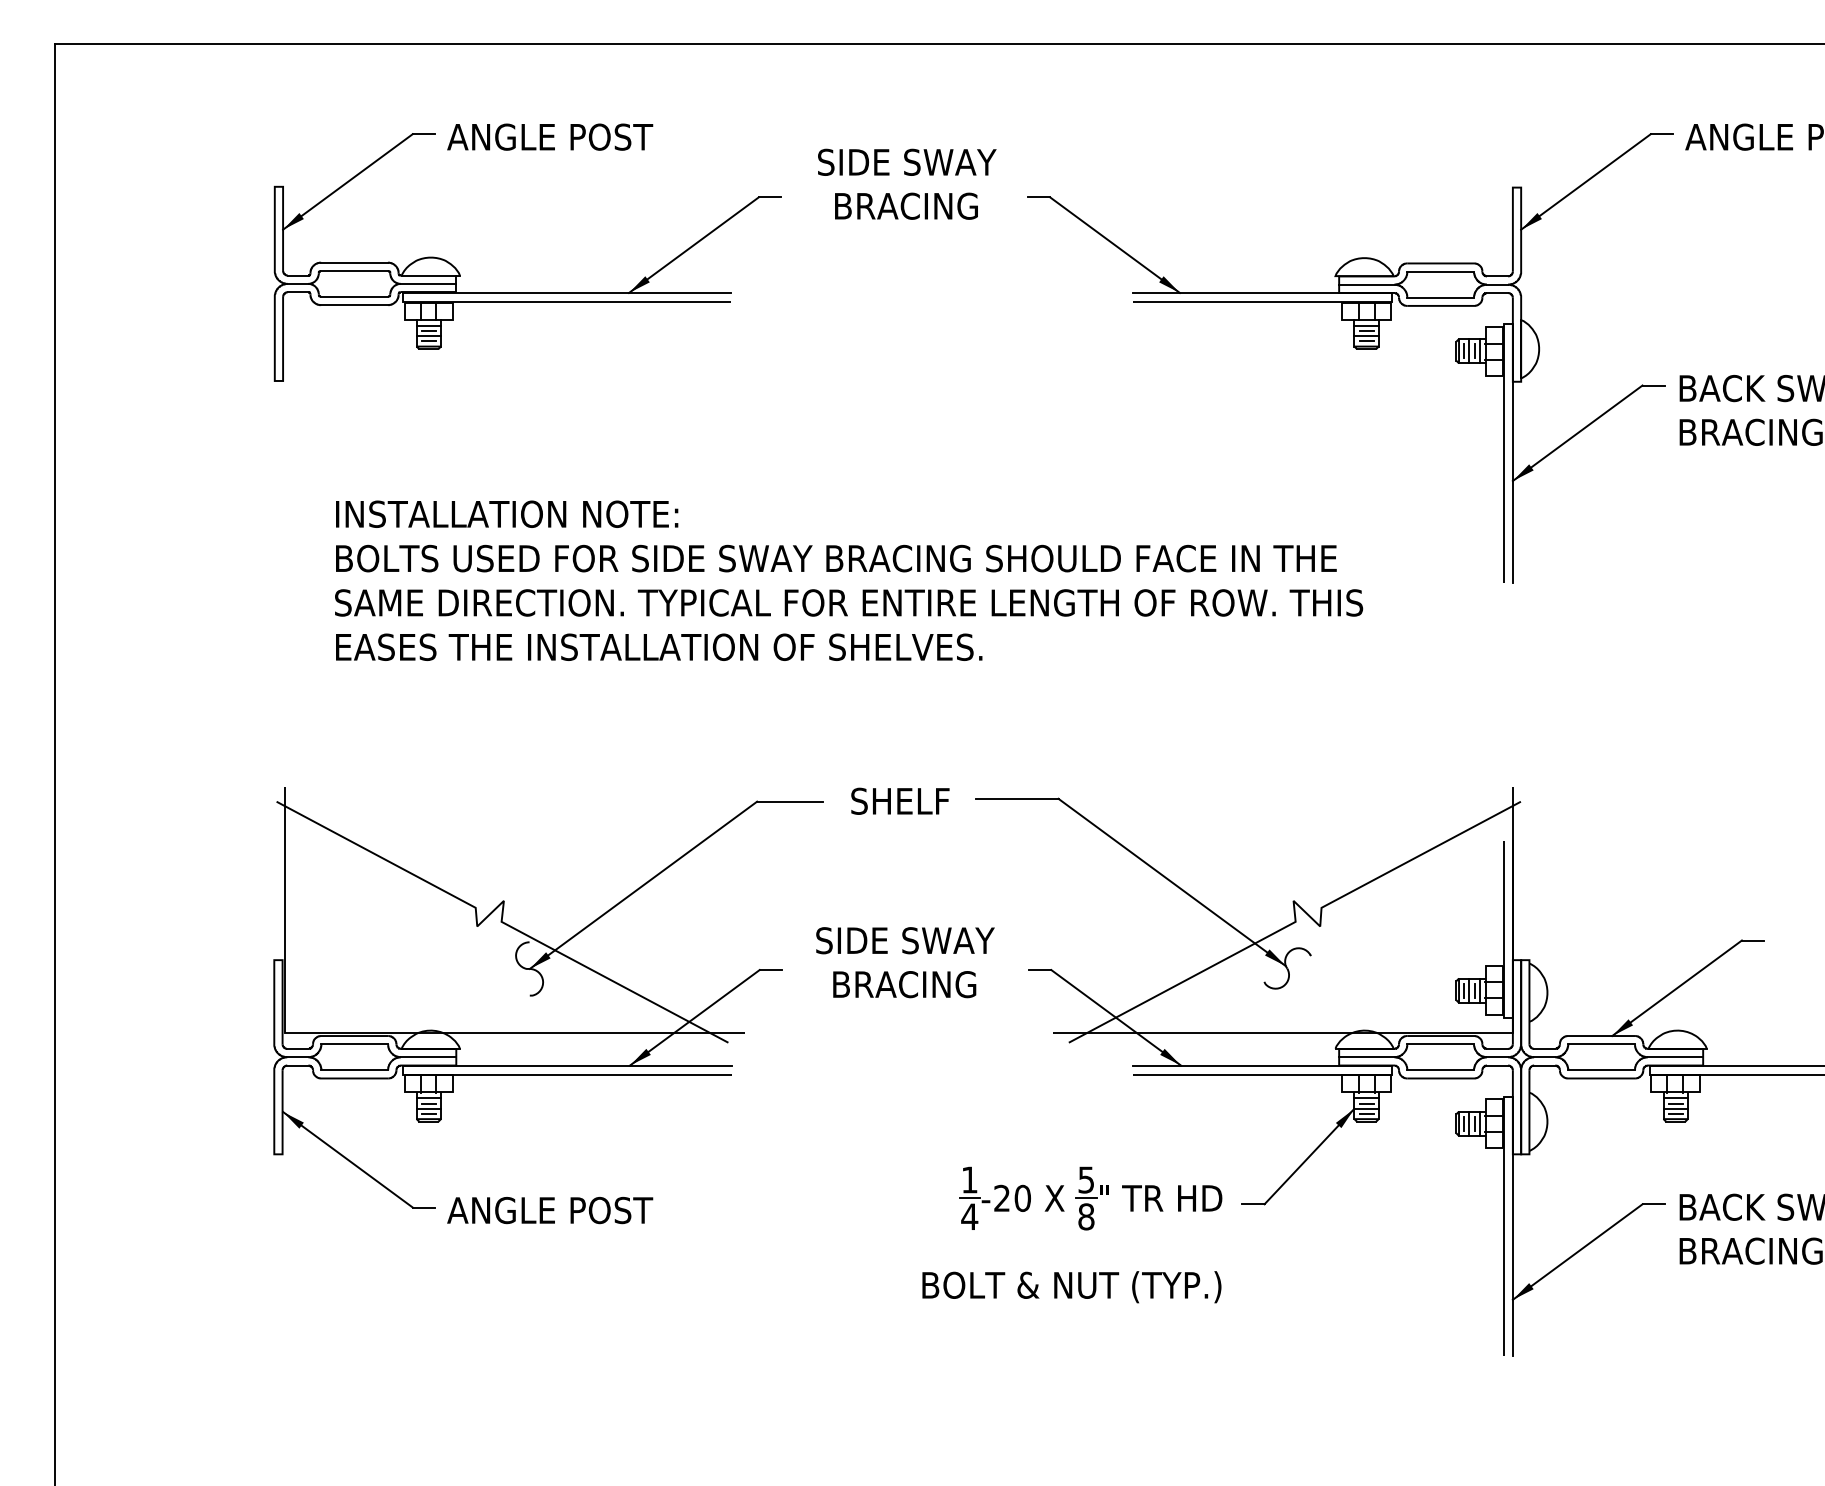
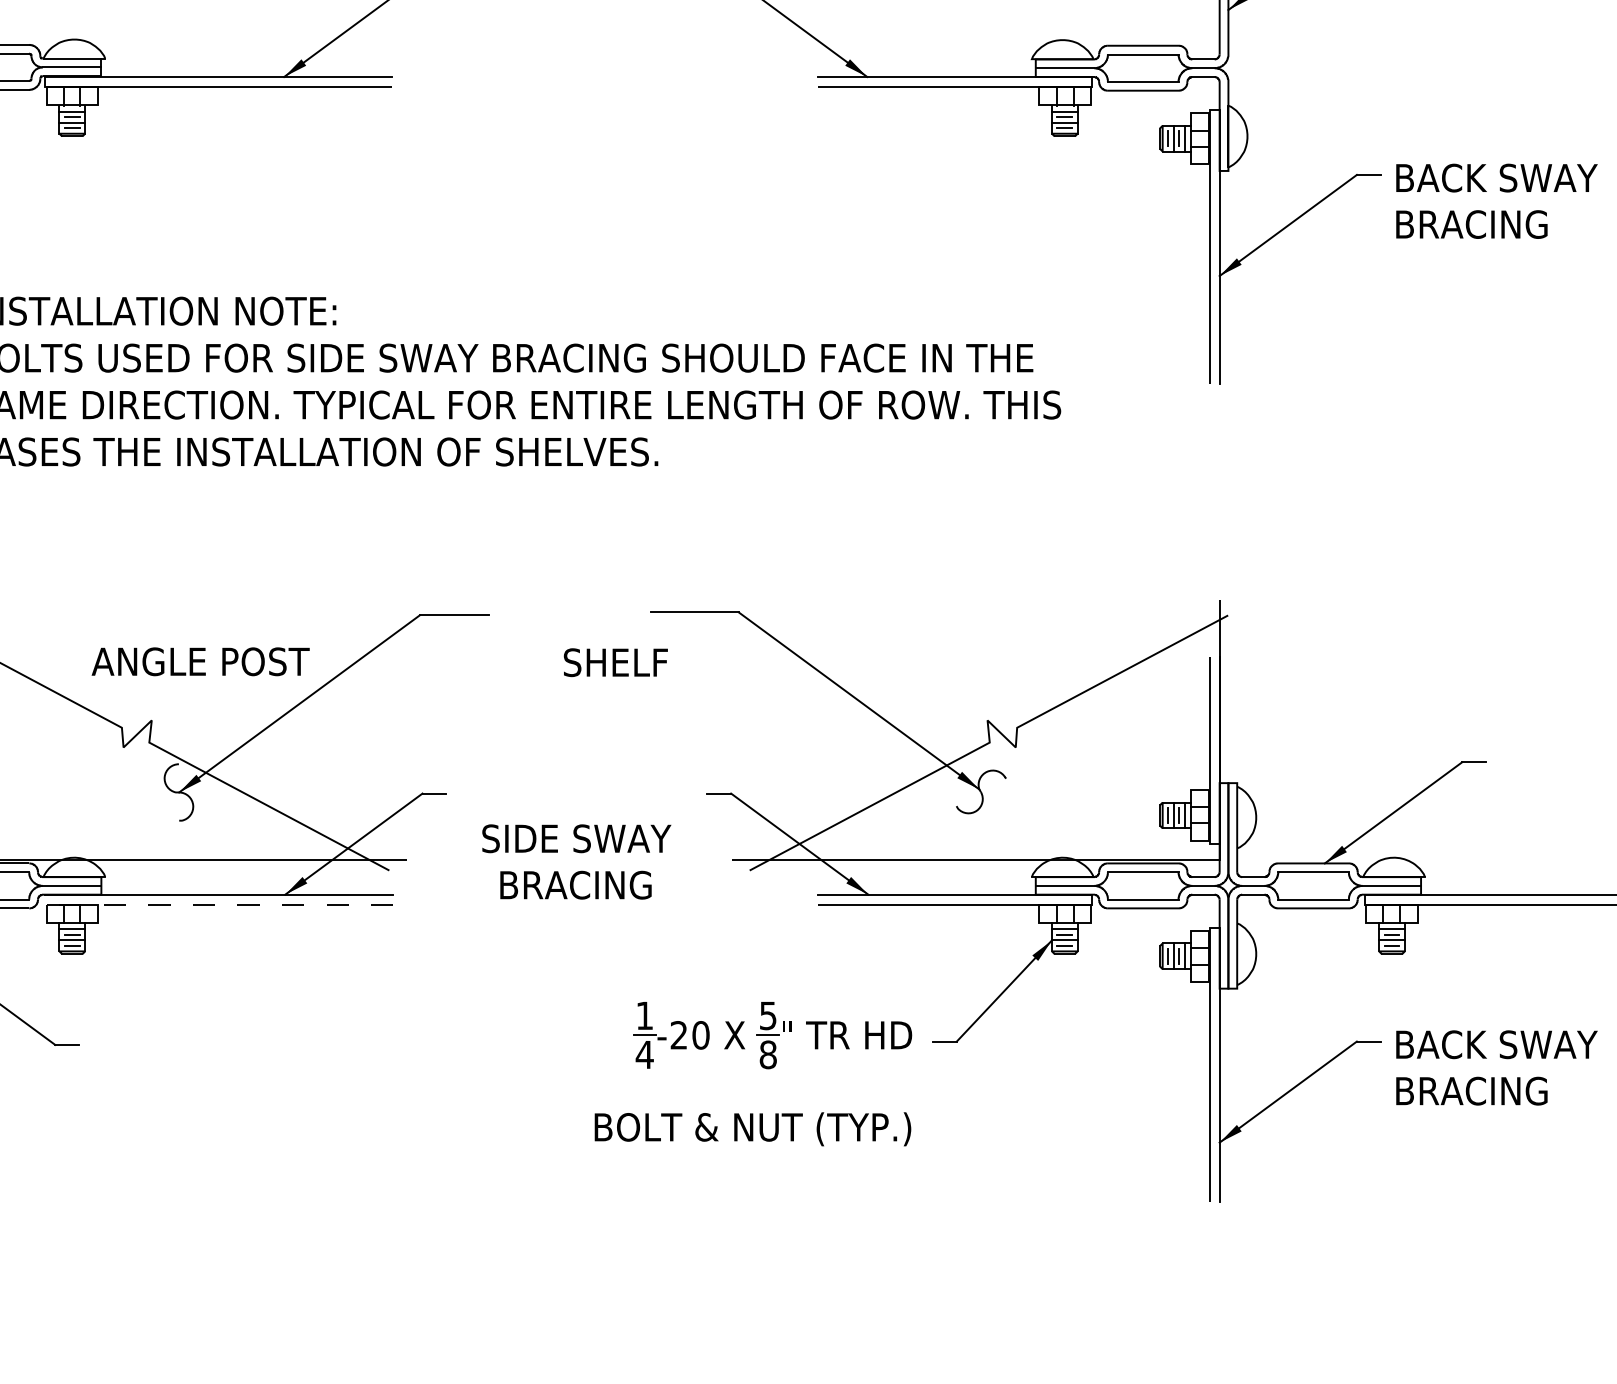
text: (900, 800) -> (615, 661), moved
text: (905, 962) -> (576, 861), moved
line: (561, 1074) -> (212, 904), solid -> dashed
text: (550, 1210) -> (201, 661), moved

